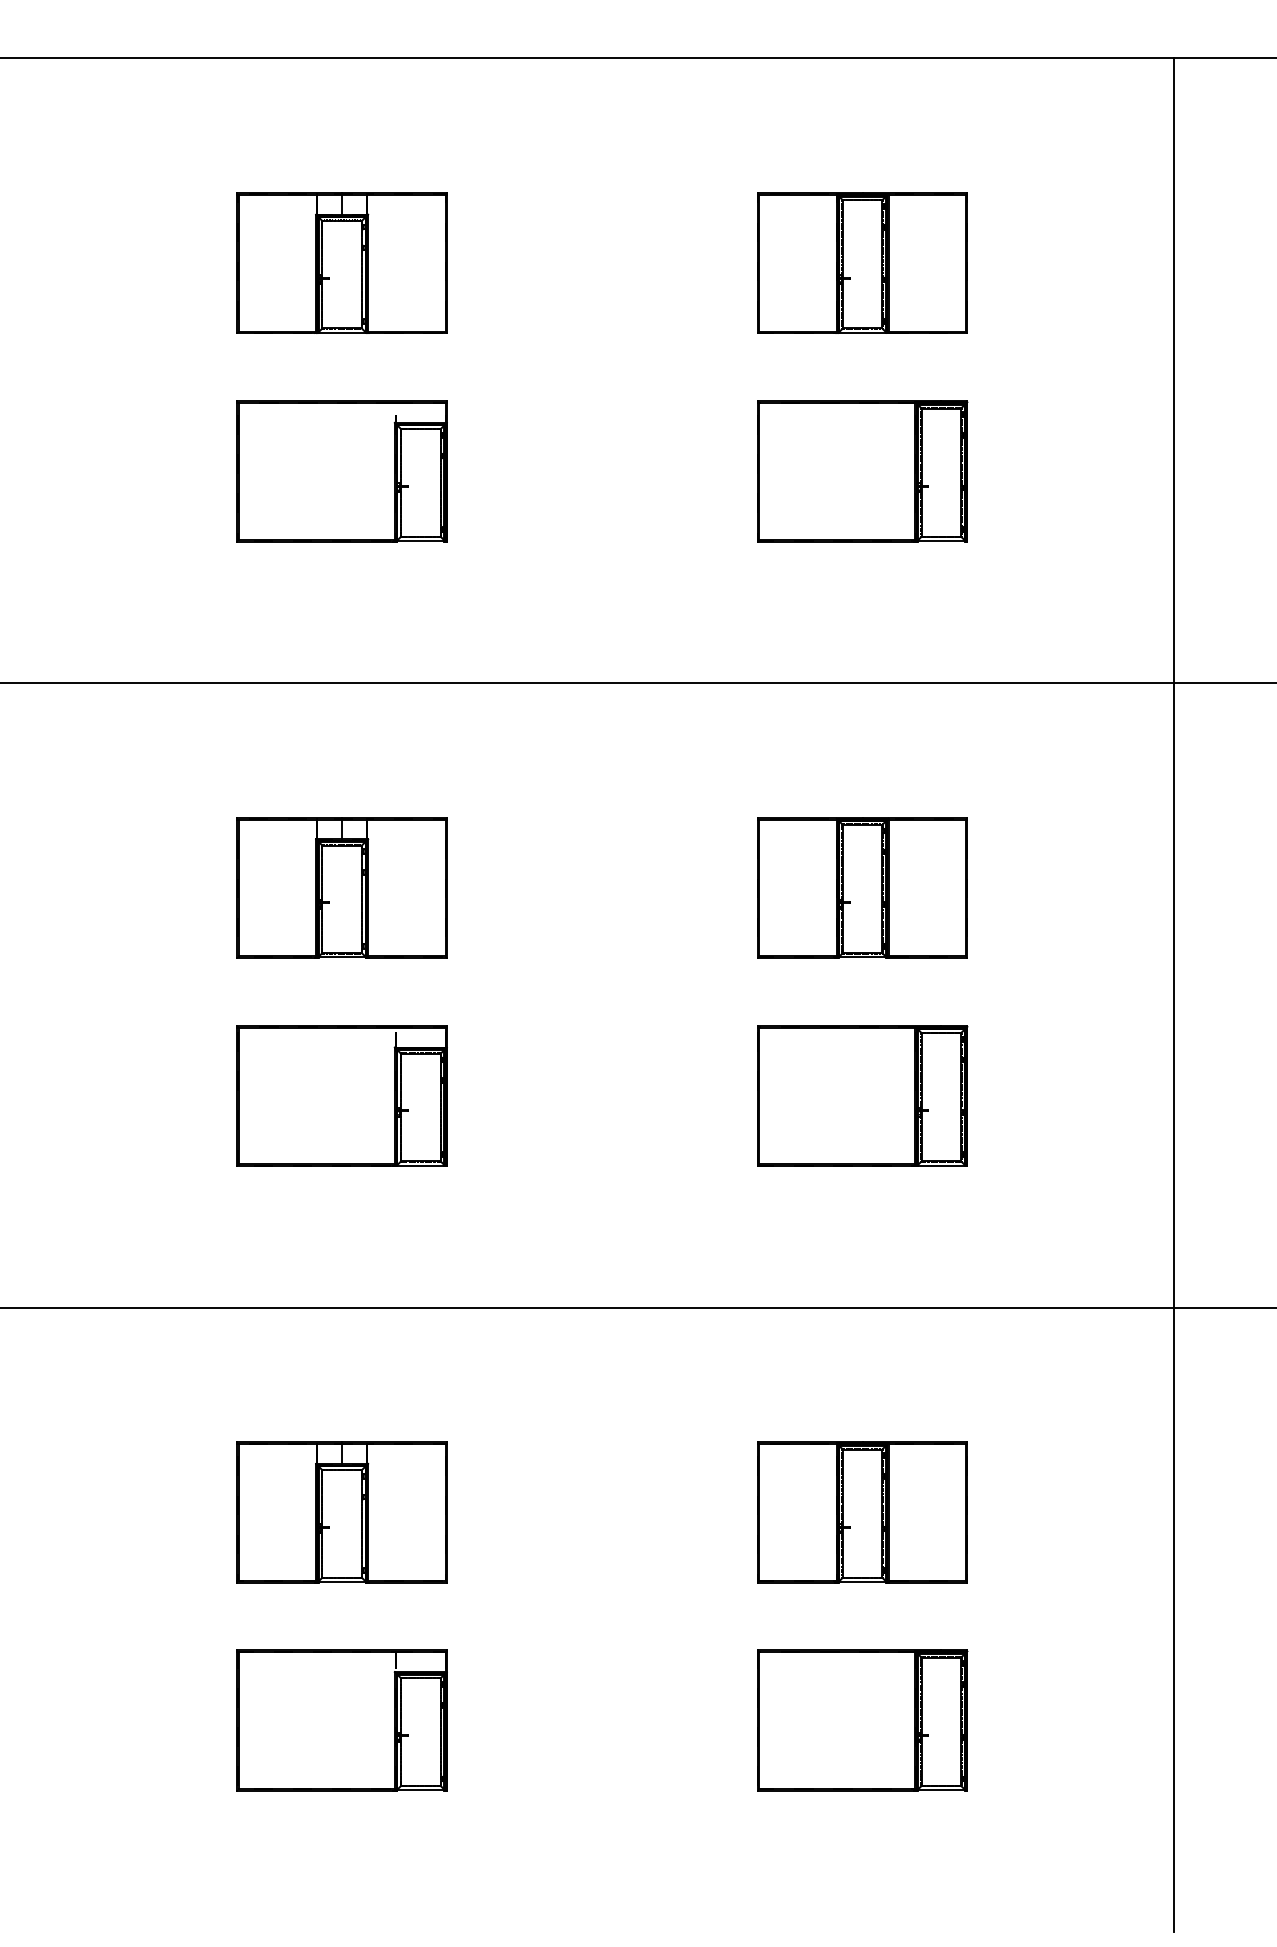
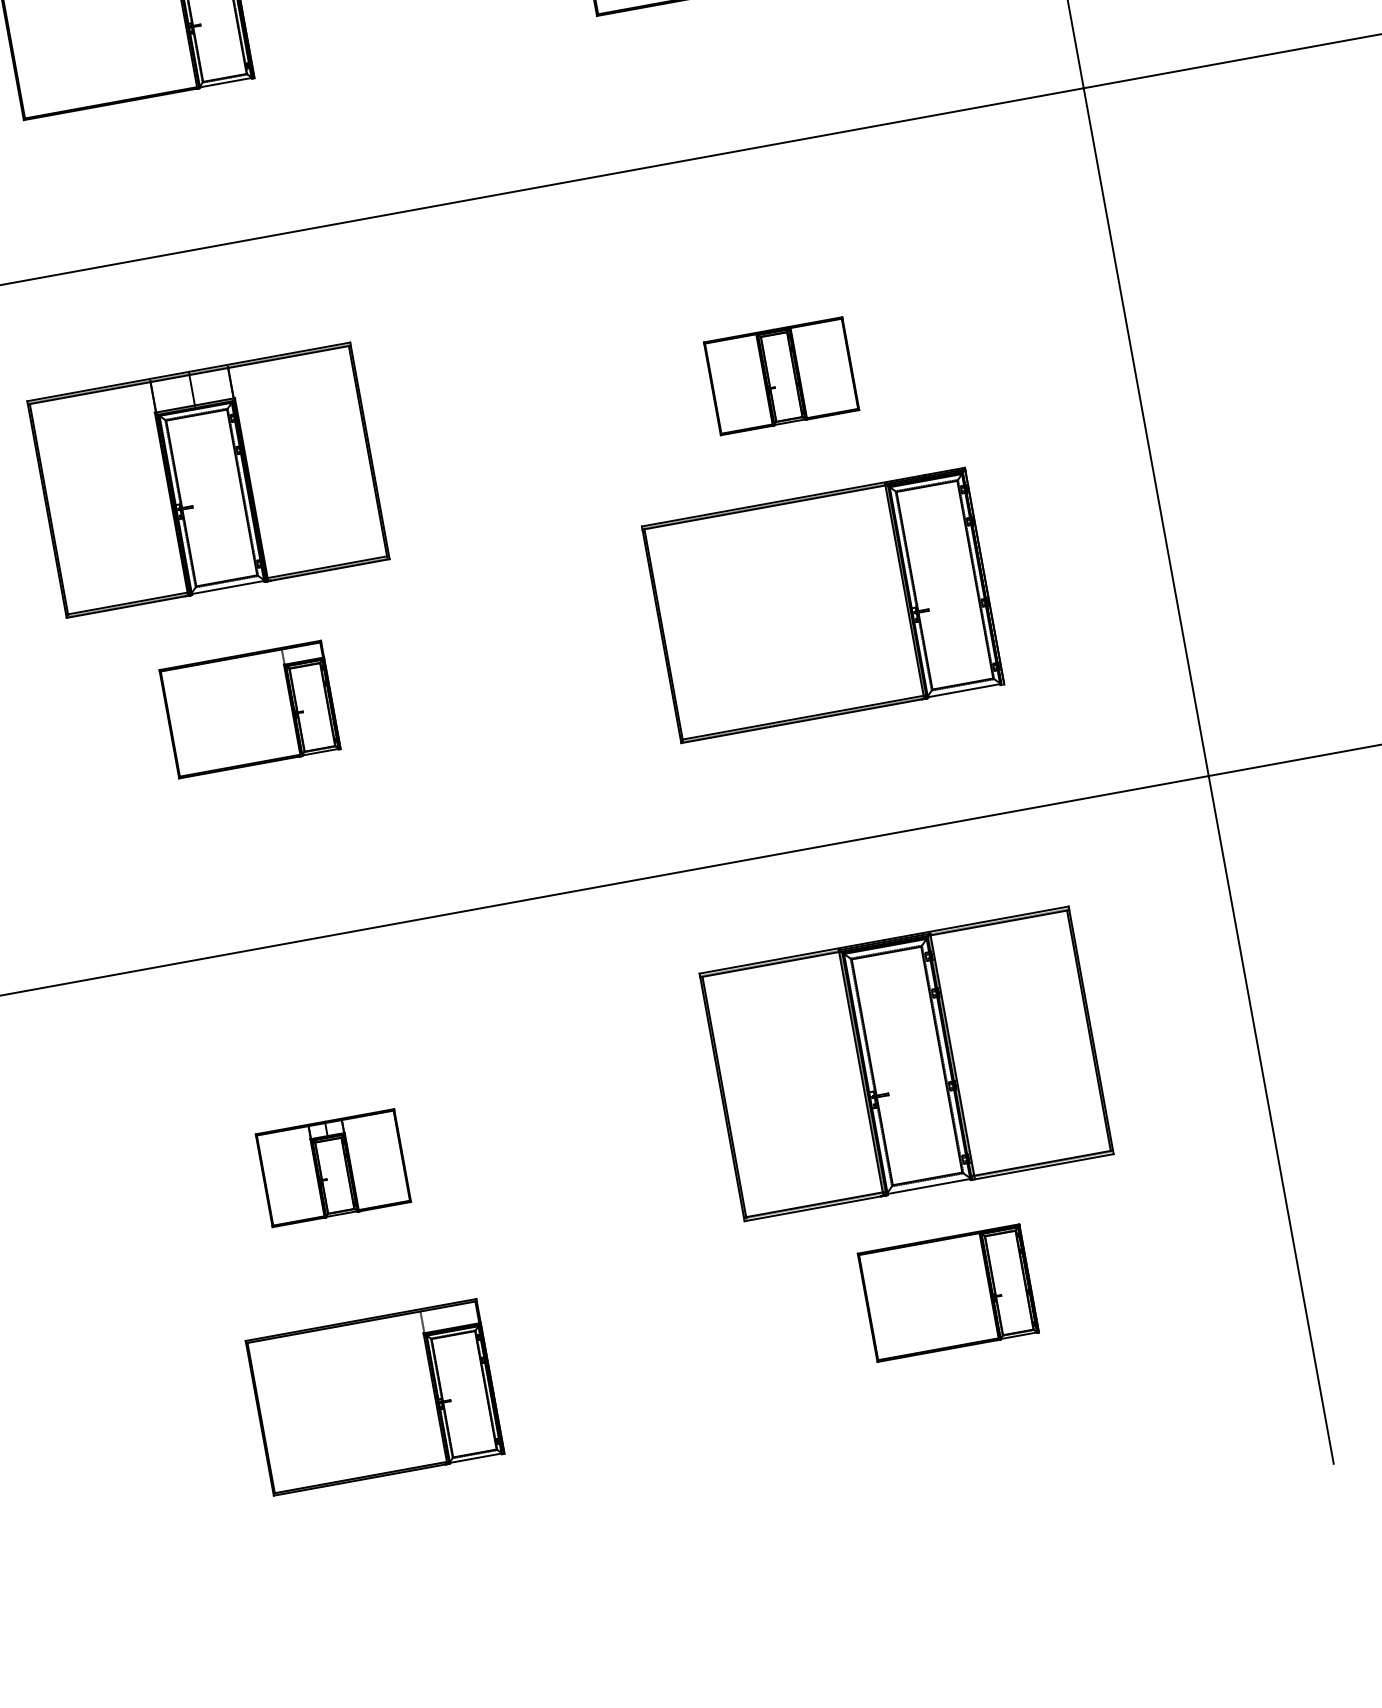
part: (341, 887) -> (207, 480), size x1.4
part: (862, 887) -> (781, 375), size x0.6
part: (341, 1095) -> (249, 709), size x0.7
part: (862, 1095) -> (823, 604), size x1.4
part: (341, 1512) -> (332, 1168), size x0.6
part: (862, 1512) -> (906, 1064), size x1.6
part: (862, 1720) -> (948, 1293), size x0.7

